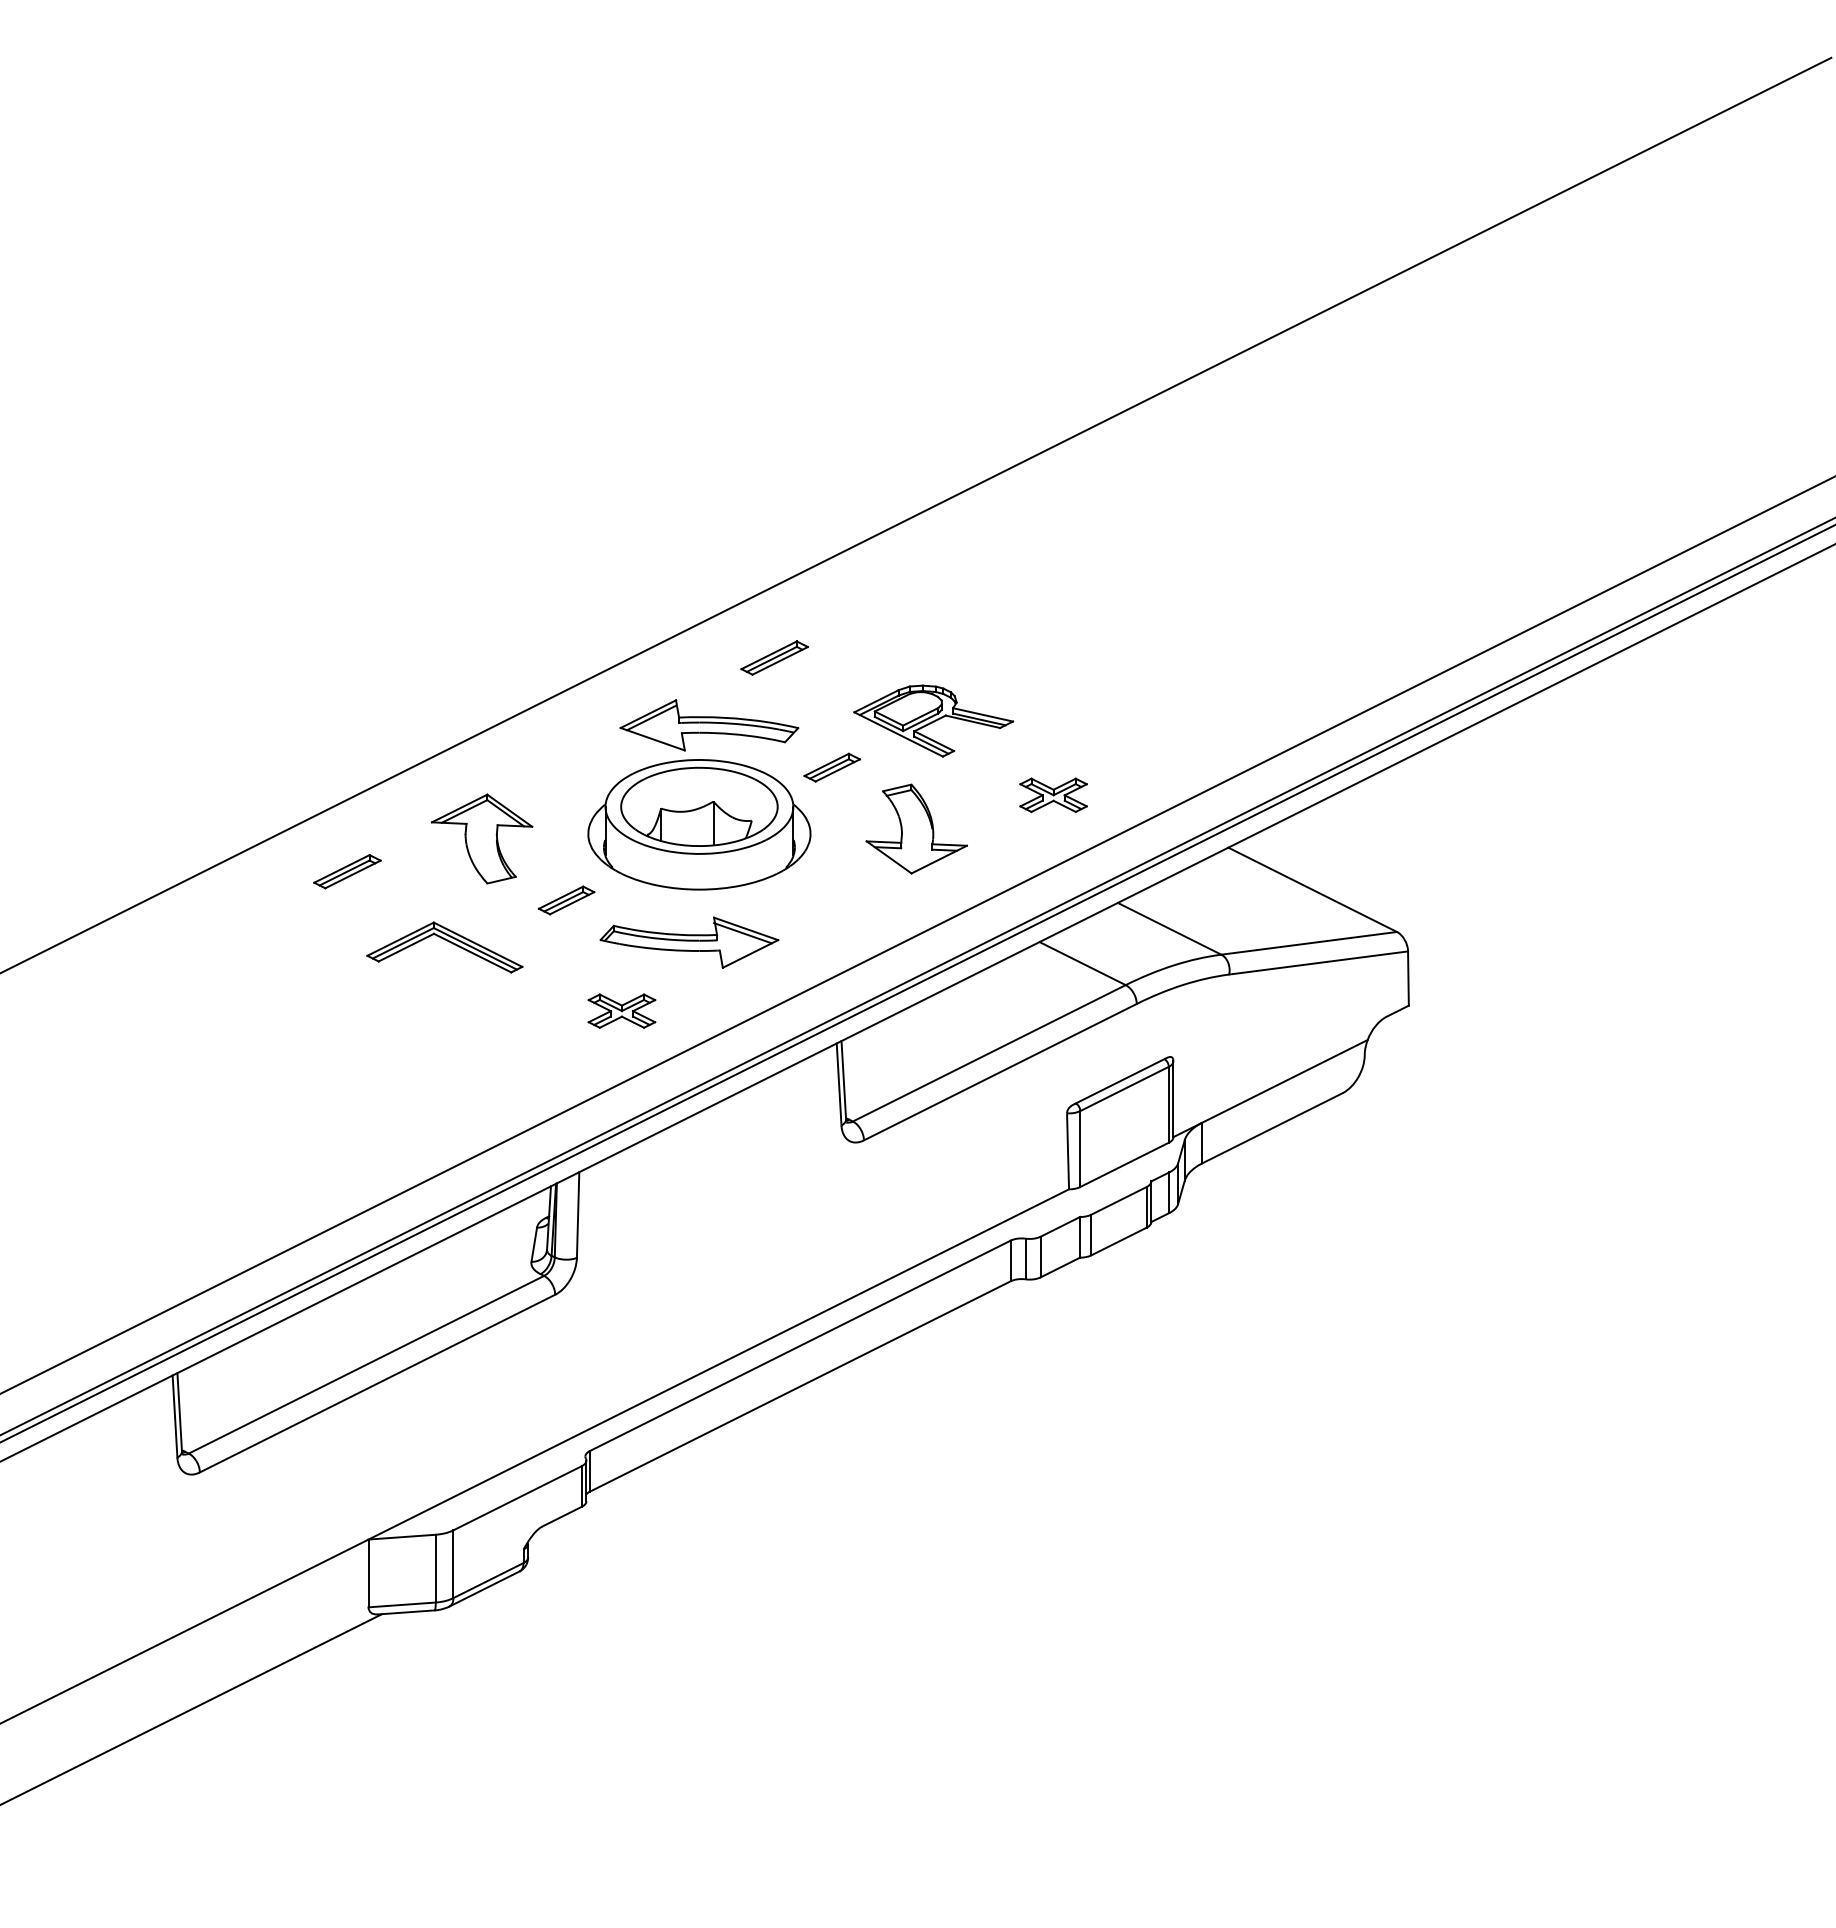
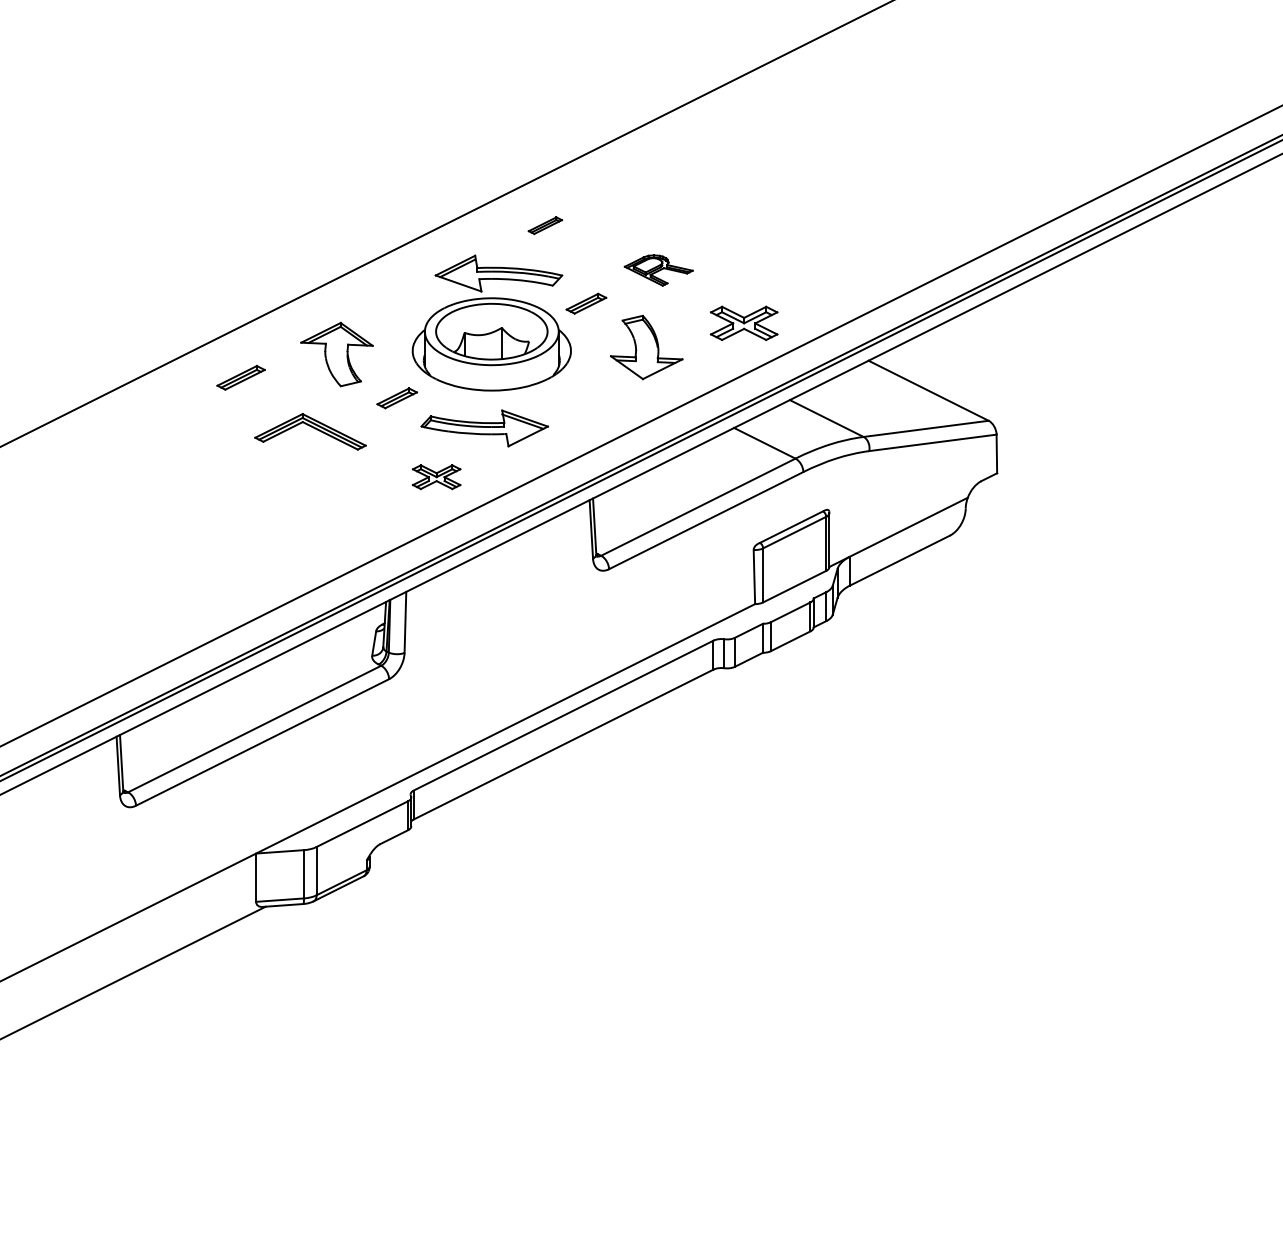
part: (774, 657) -> (545, 225), size x0.7
part: (933, 720) -> (658, 270), size x0.6
part: (1053, 795) -> (744, 323), size x1.4

